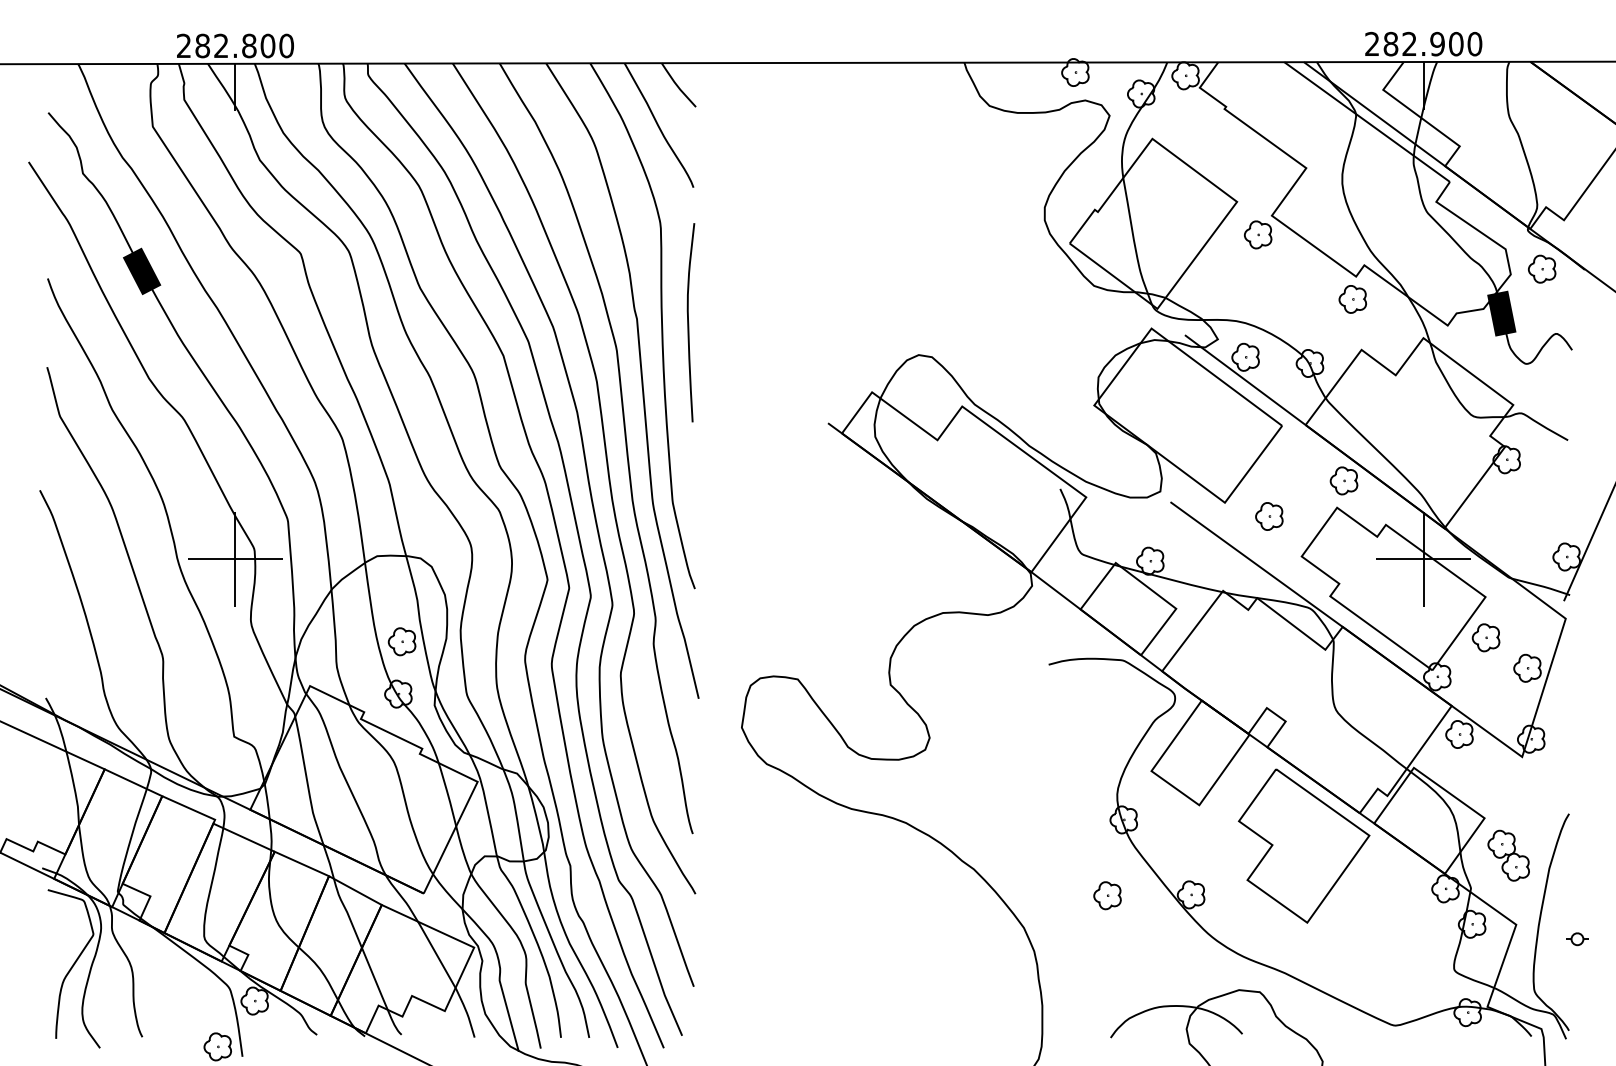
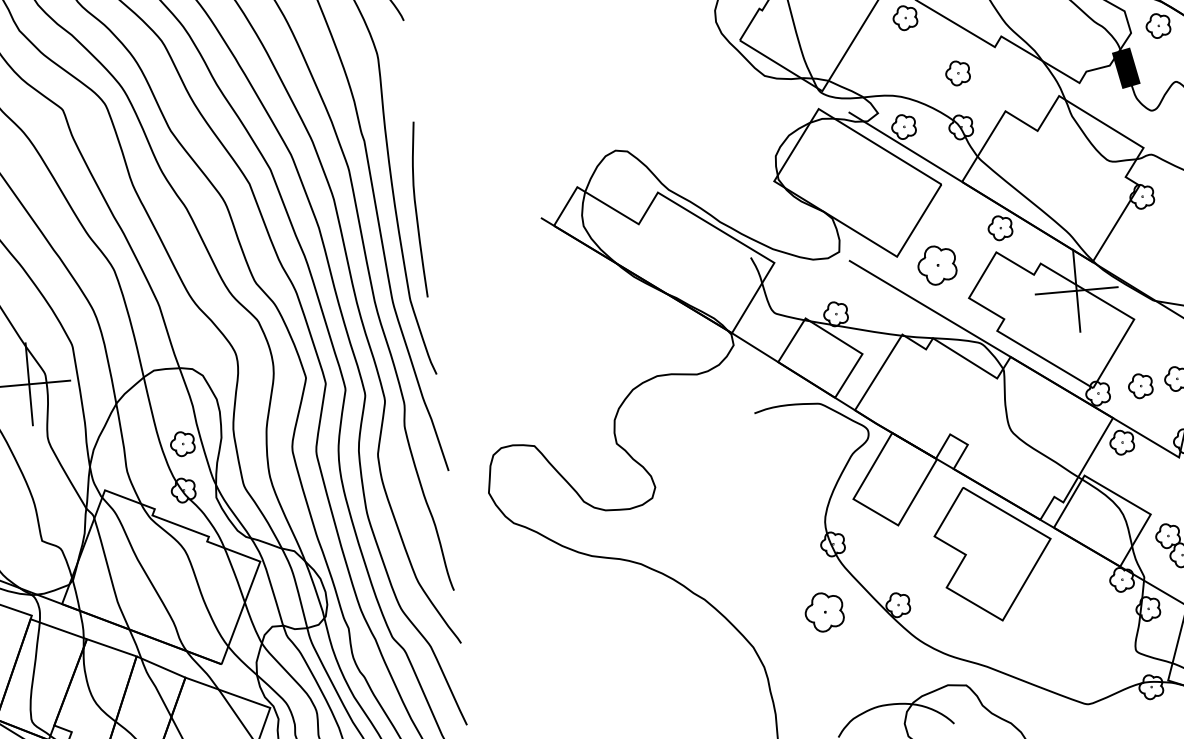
part: (1352, 299) -> (957, 73), moved
curve: (689, 322) -> (417, 209), moved
part: (1269, 516) -> (937, 265), size x1.6
part: (1485, 637) -> (1140, 385), moved
part: (1107, 895) -> (824, 612), size x1.6

